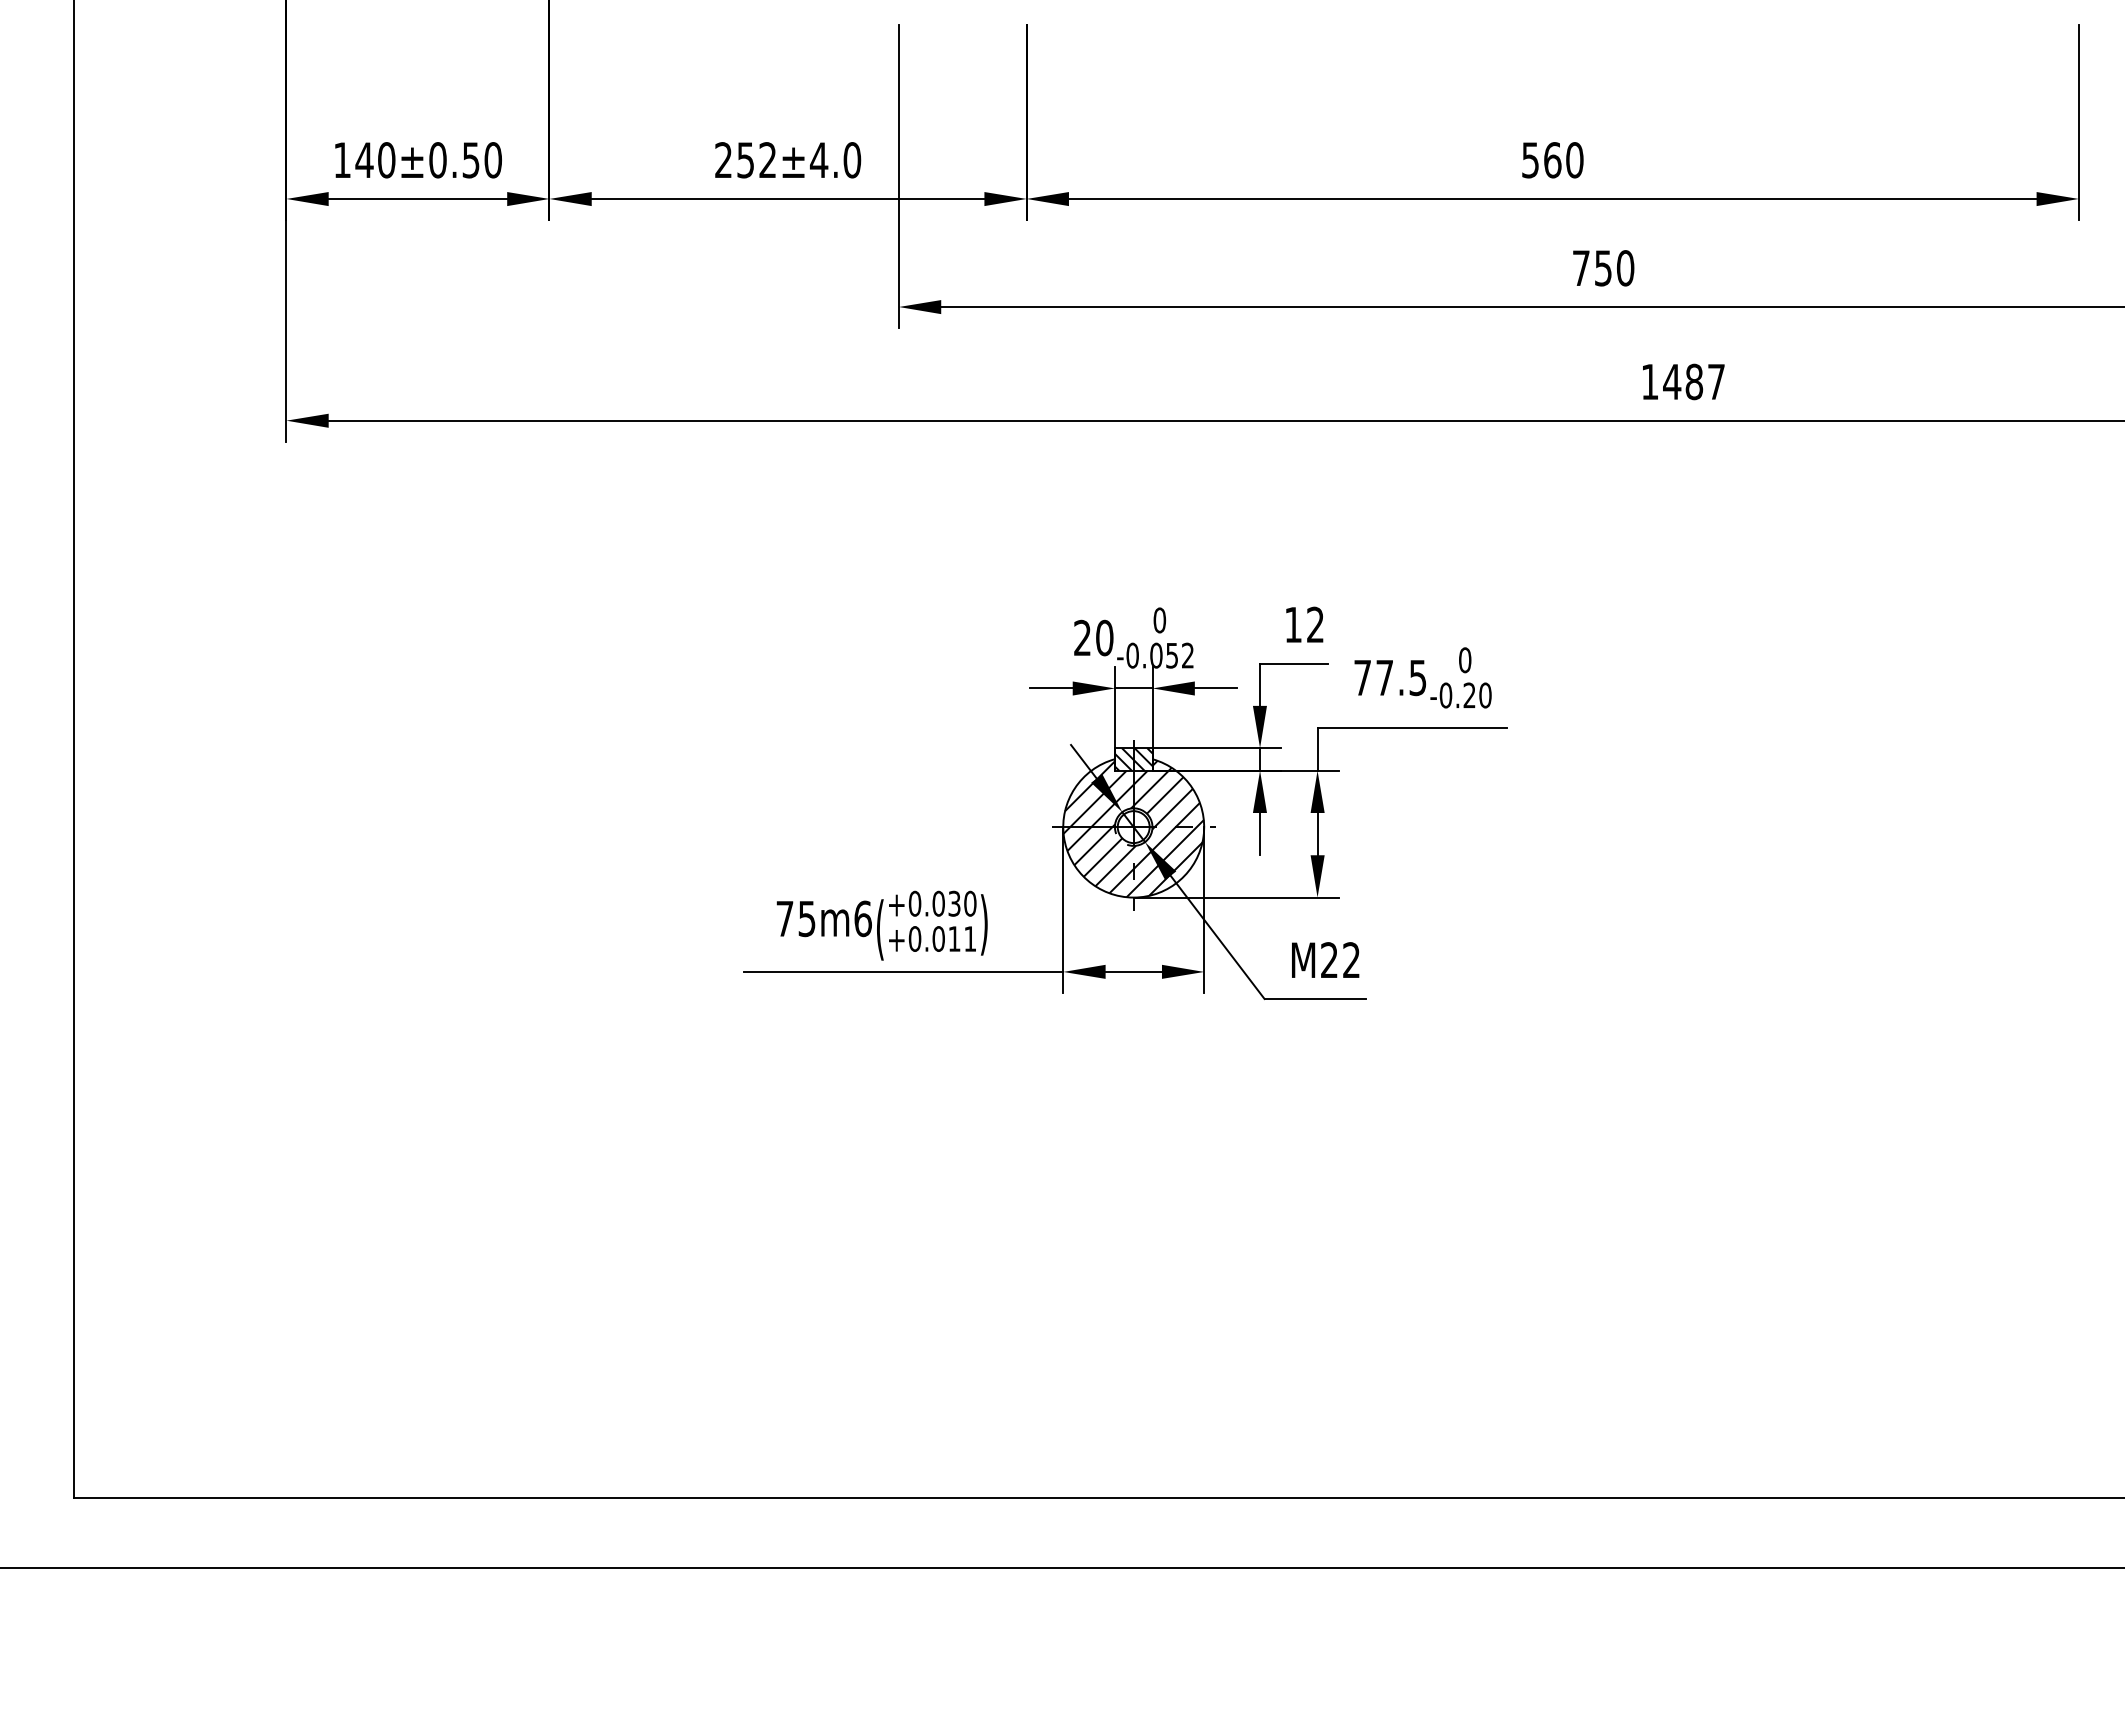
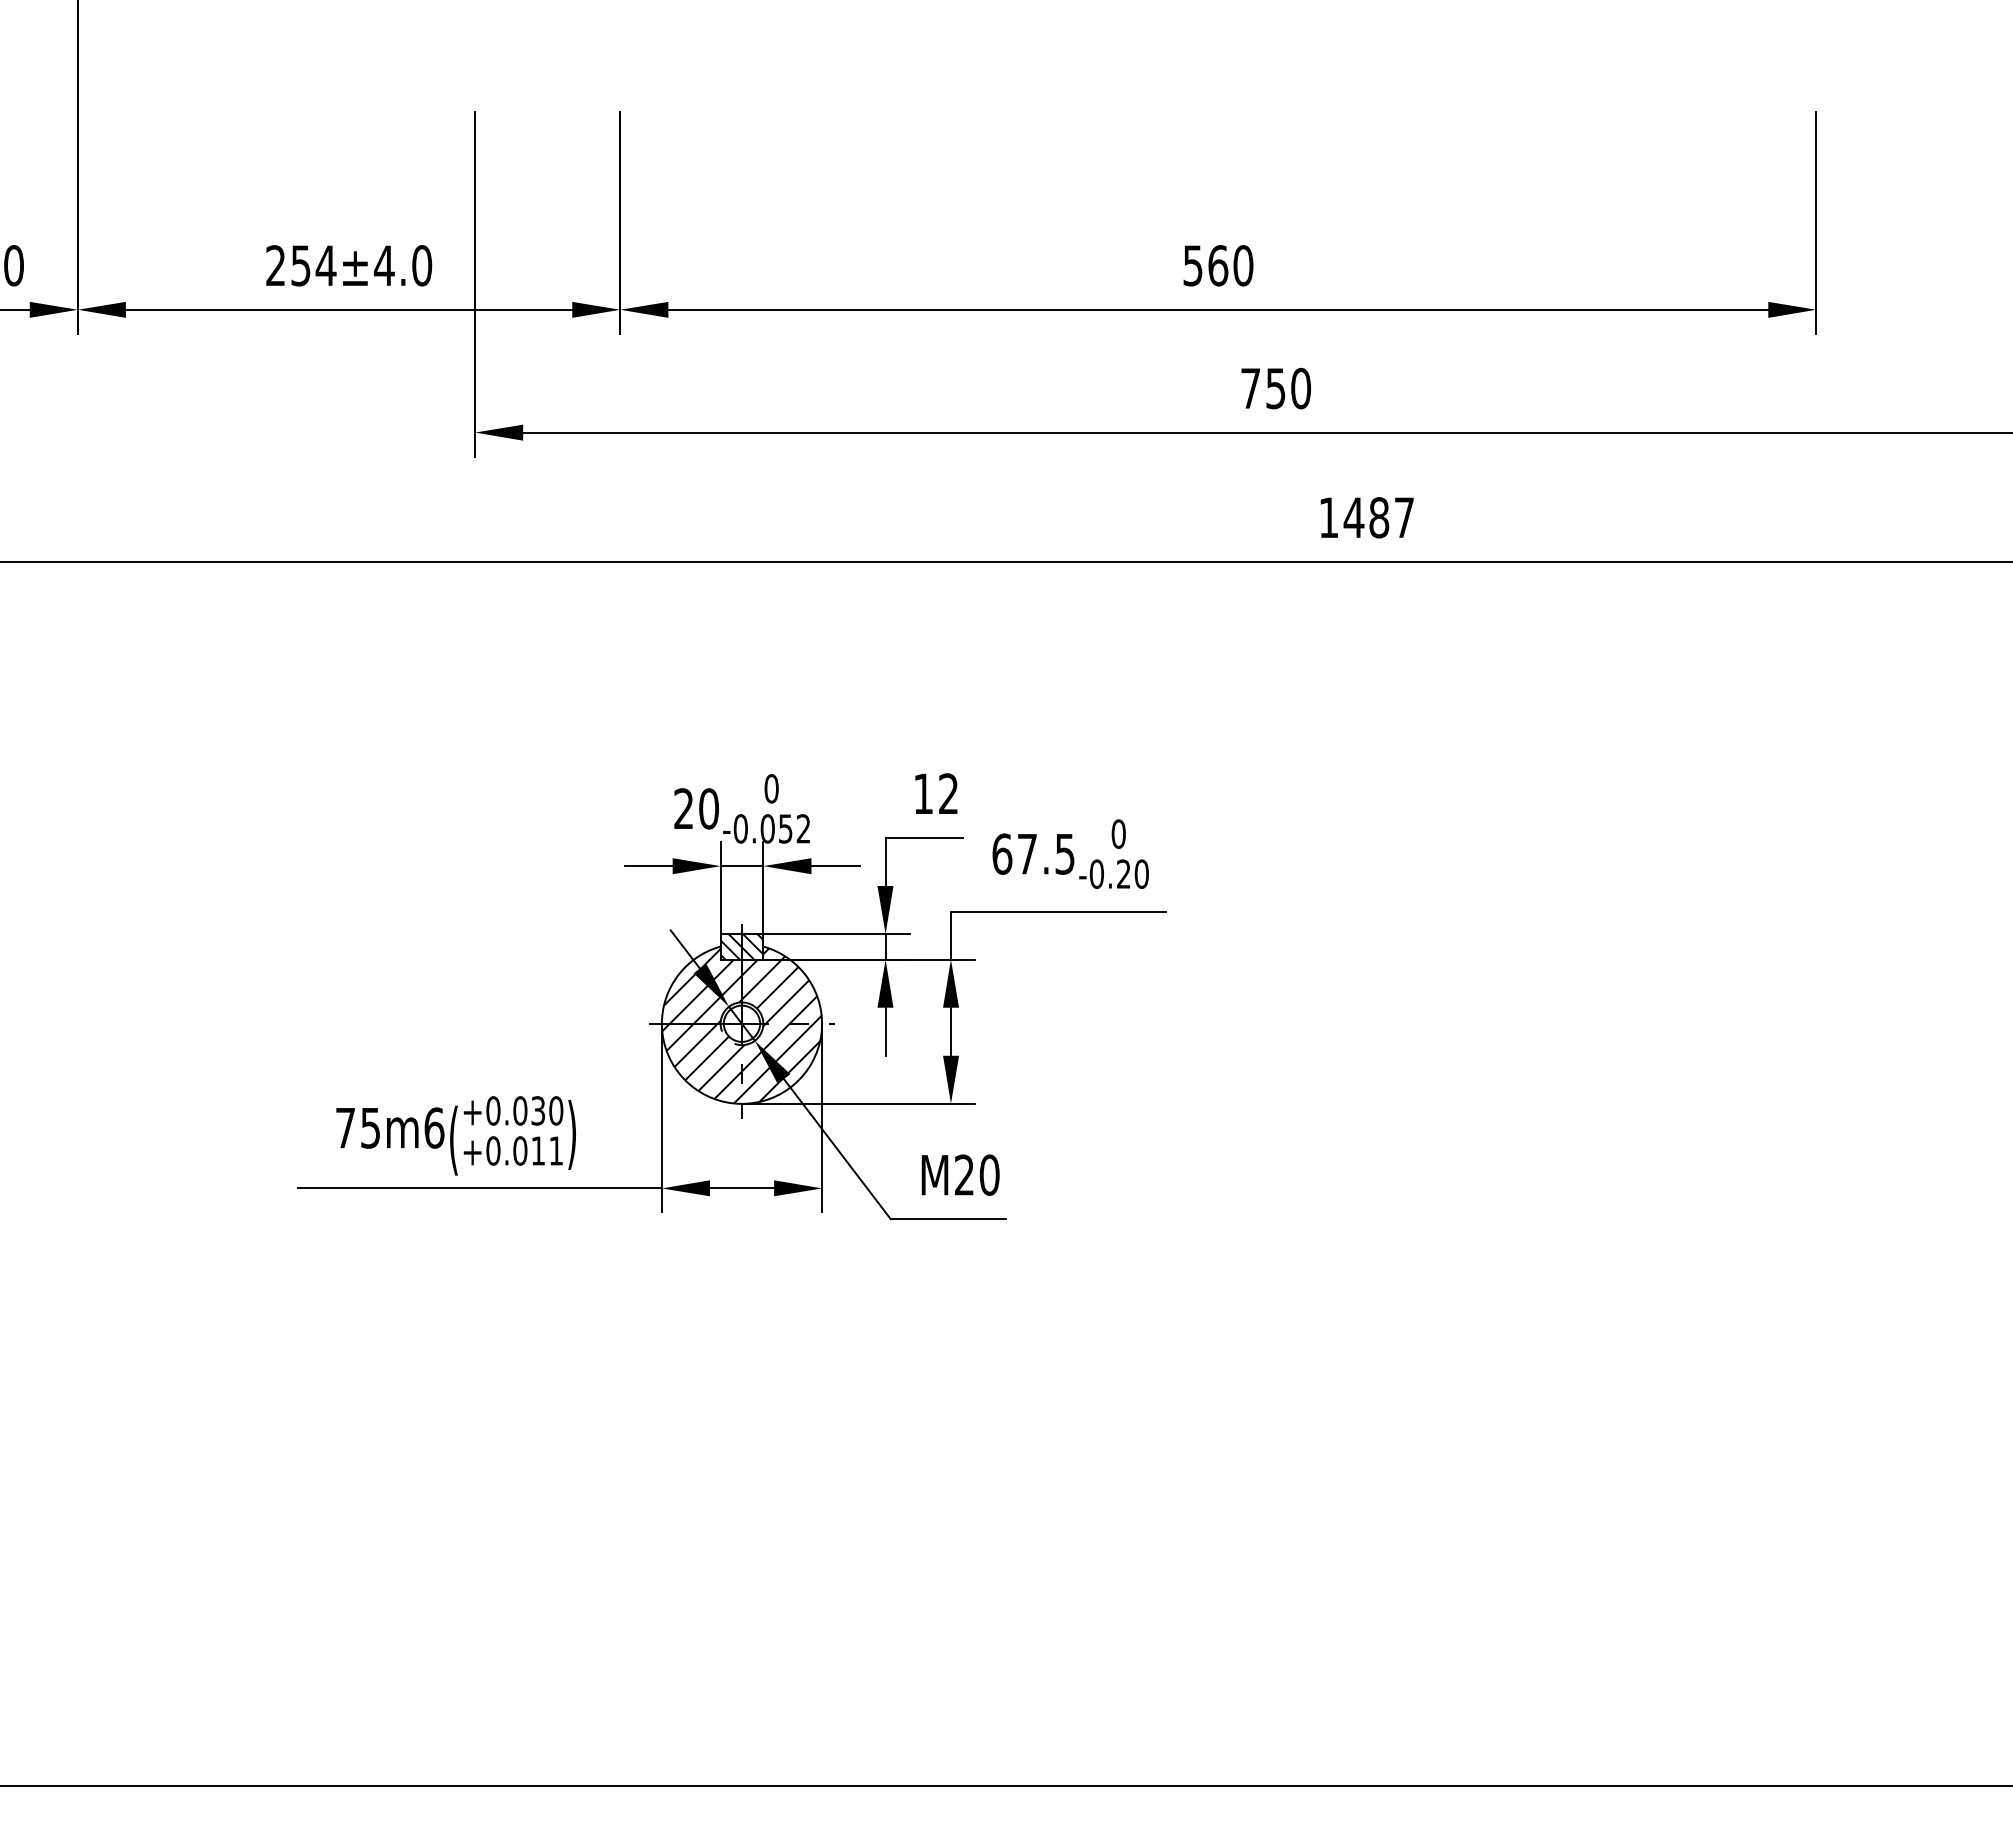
text: (767, 159) -> (325, 264), 252 -> 254
text: (1362, 677) -> (1002, 853), 77.5 -> 67.5
text: (1351, 960) -> (989, 1175), M22 -> M20

